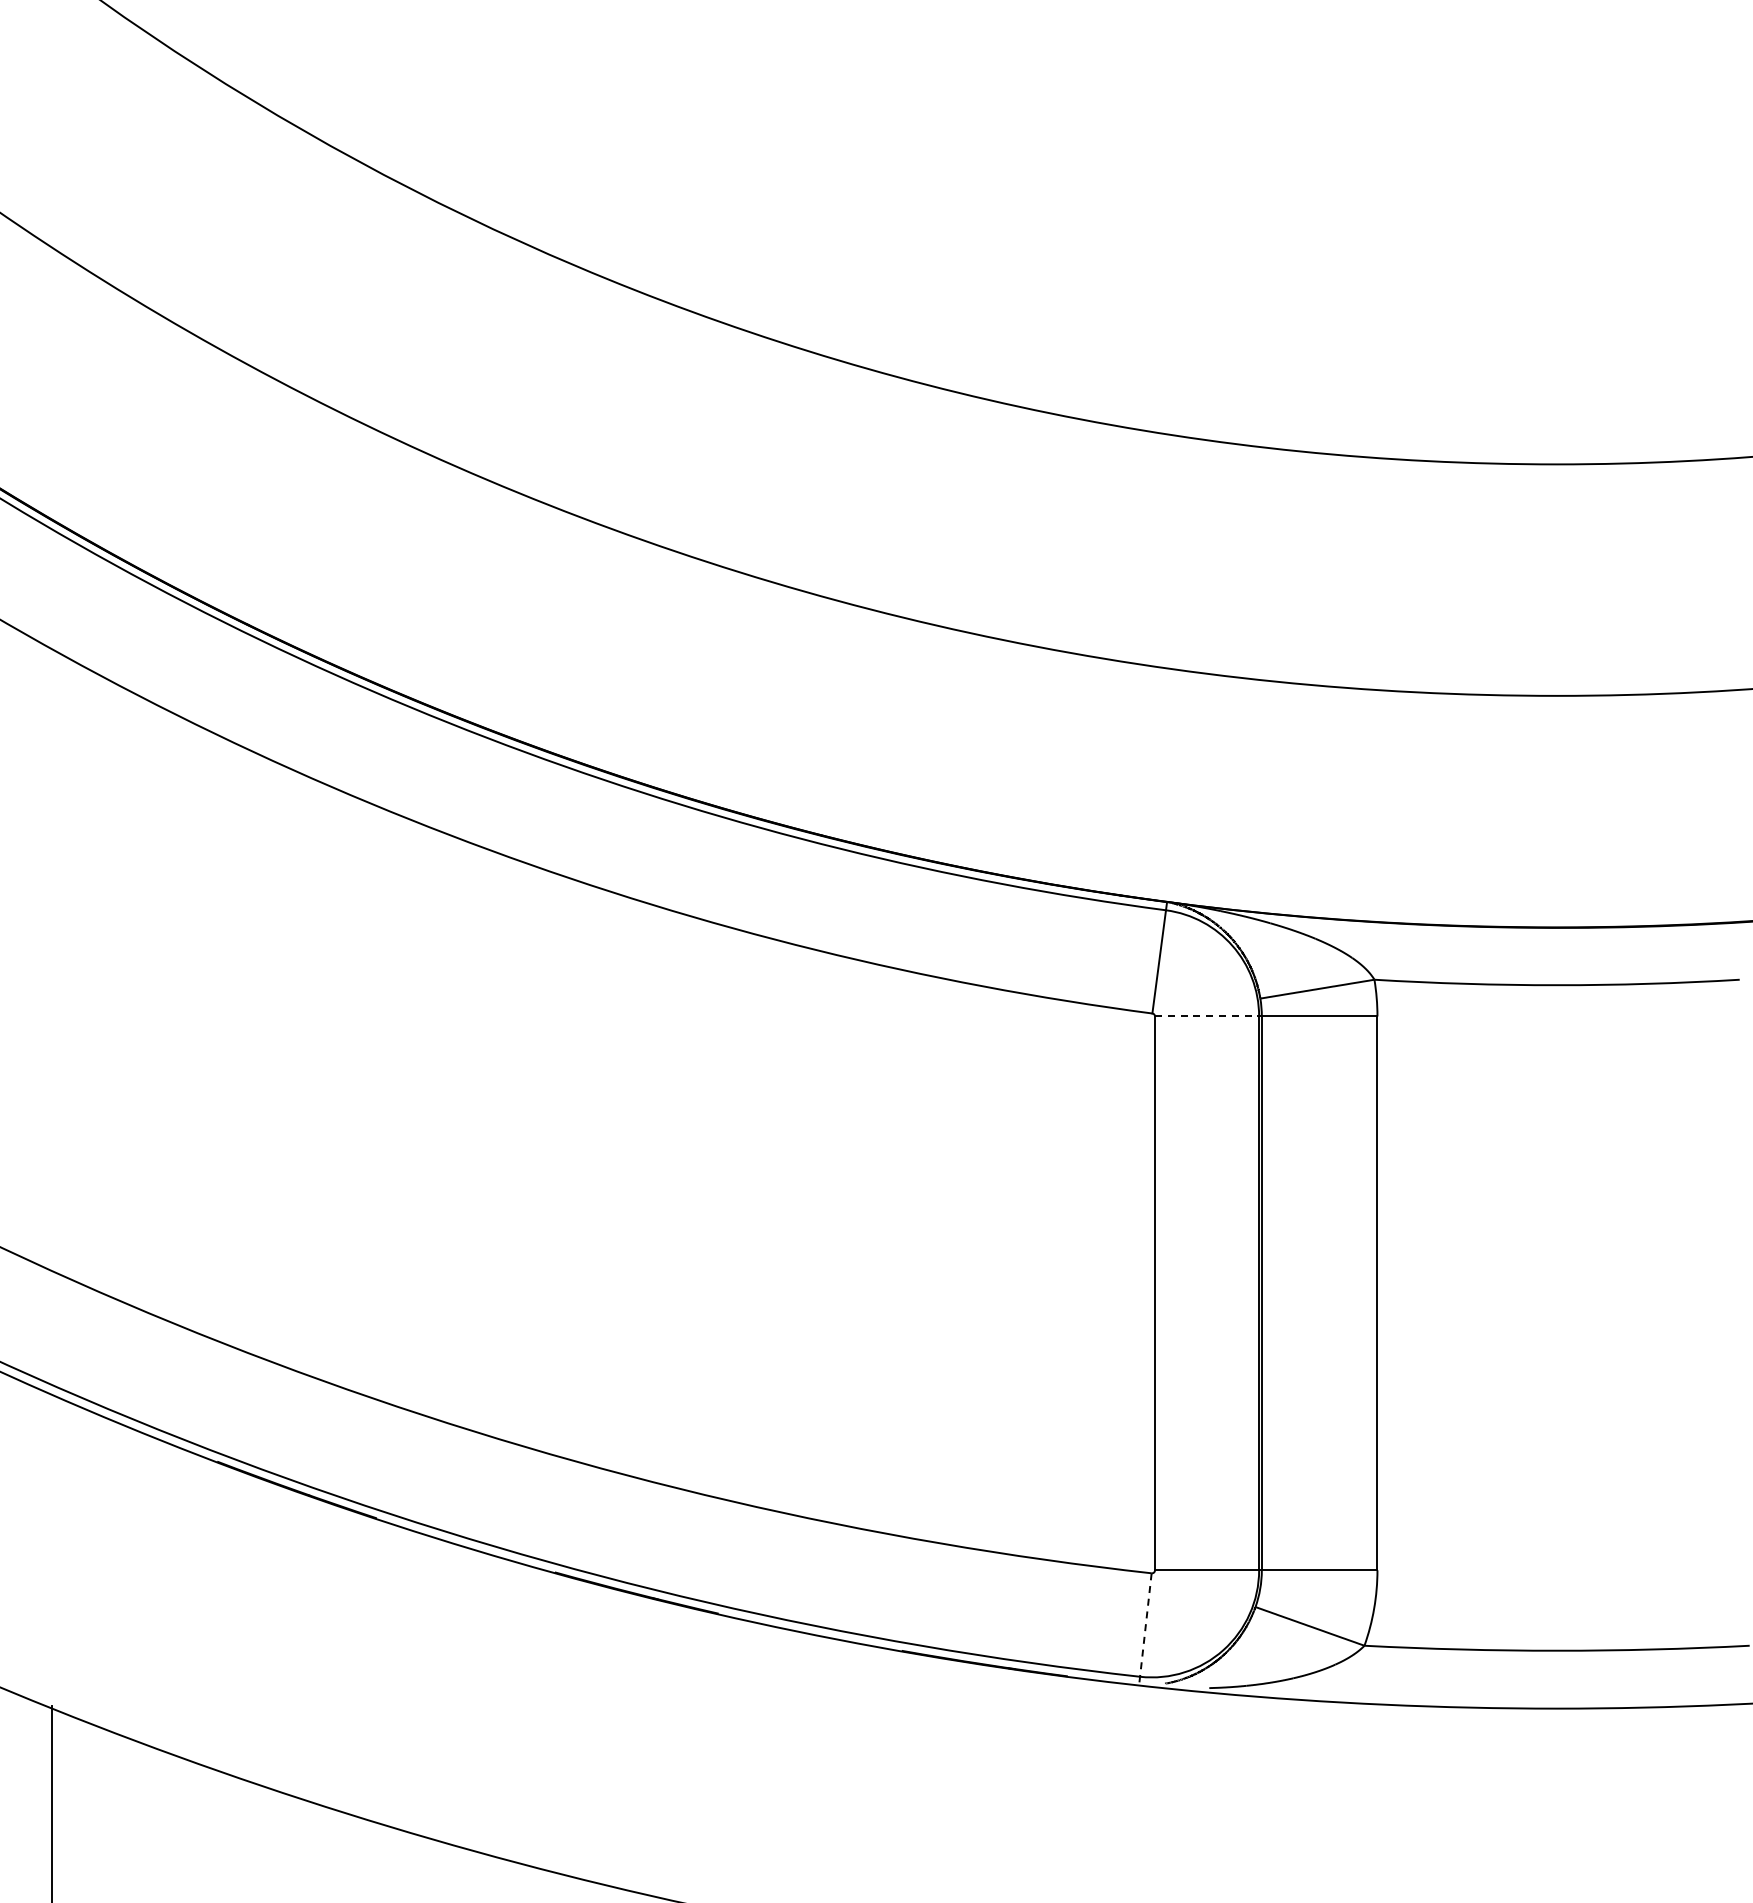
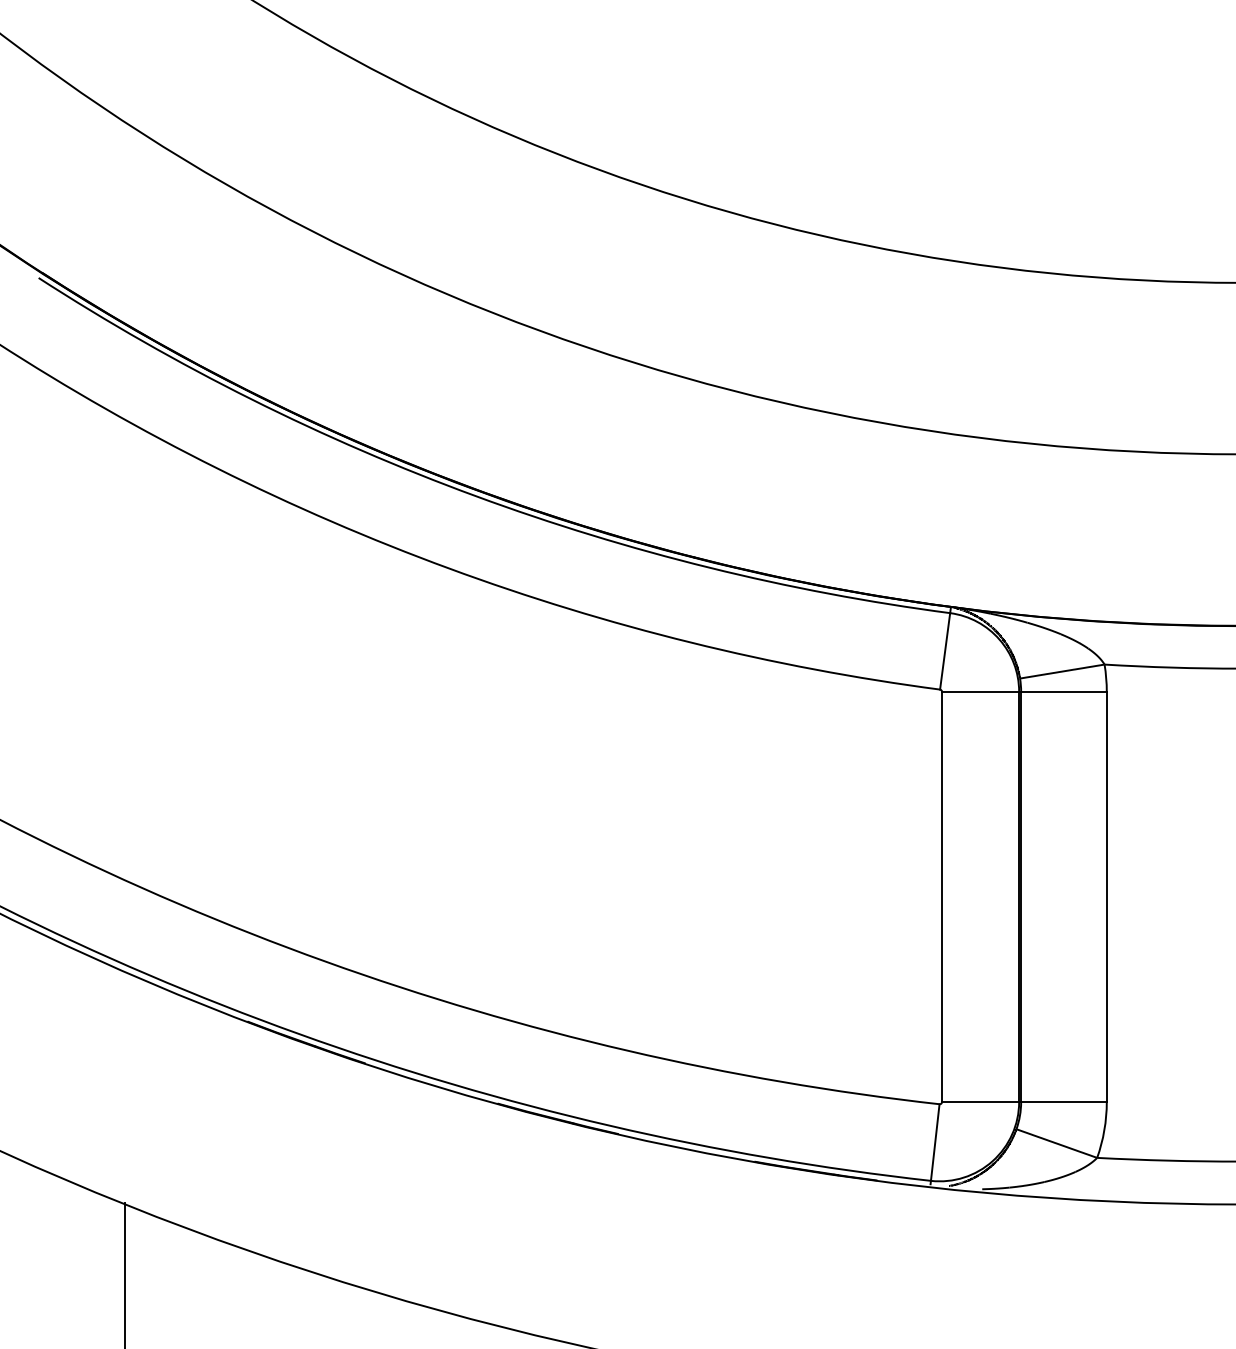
line: (1207, 1016) -> (980, 691), dashed -> solid
line: (1145, 1625) -> (934, 1142), dashed -> solid

